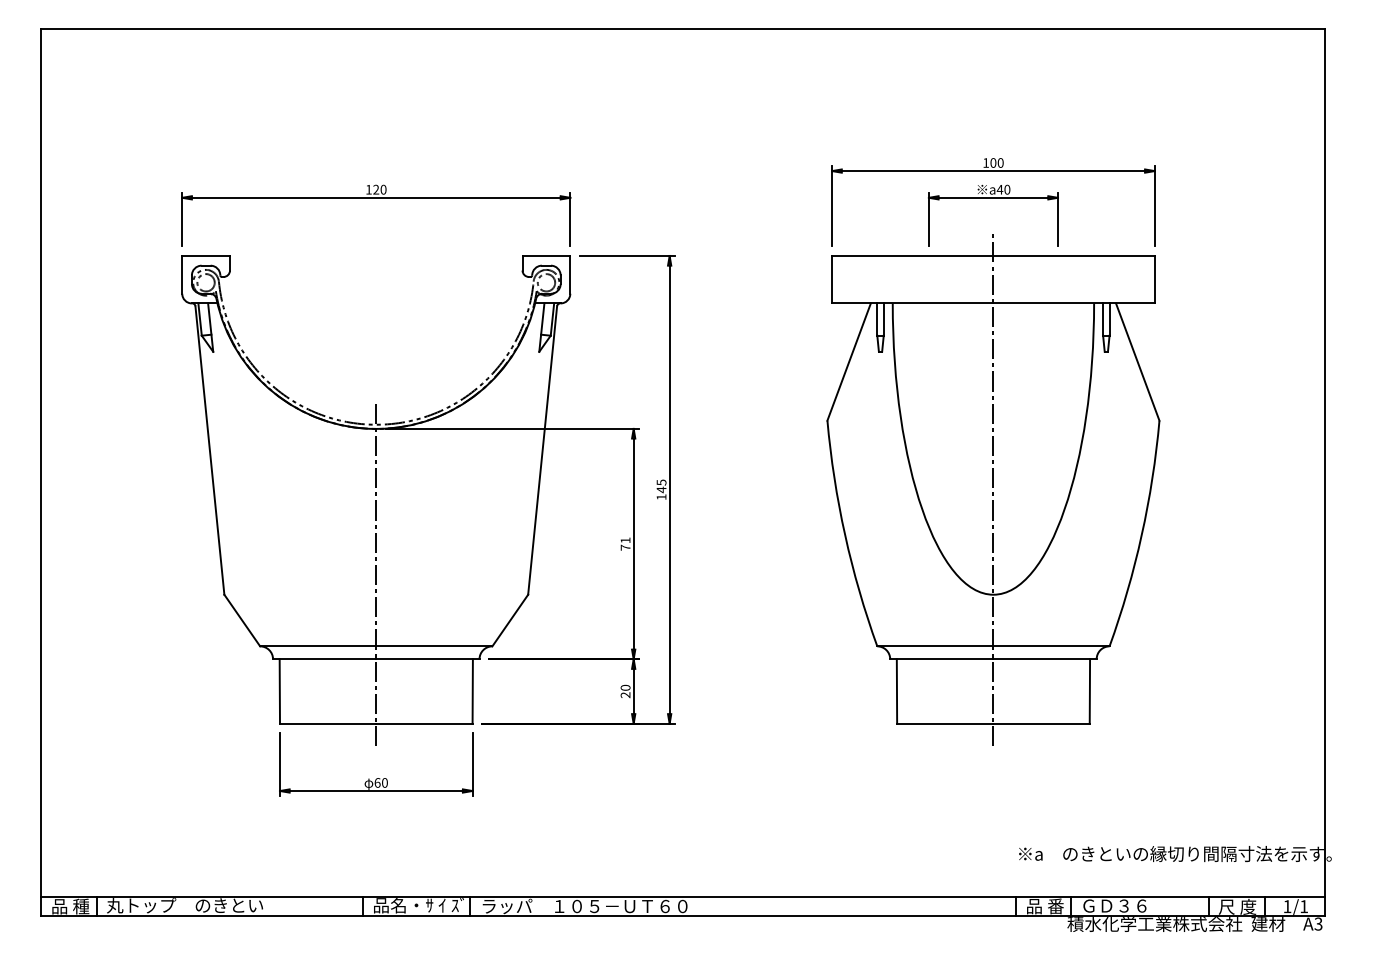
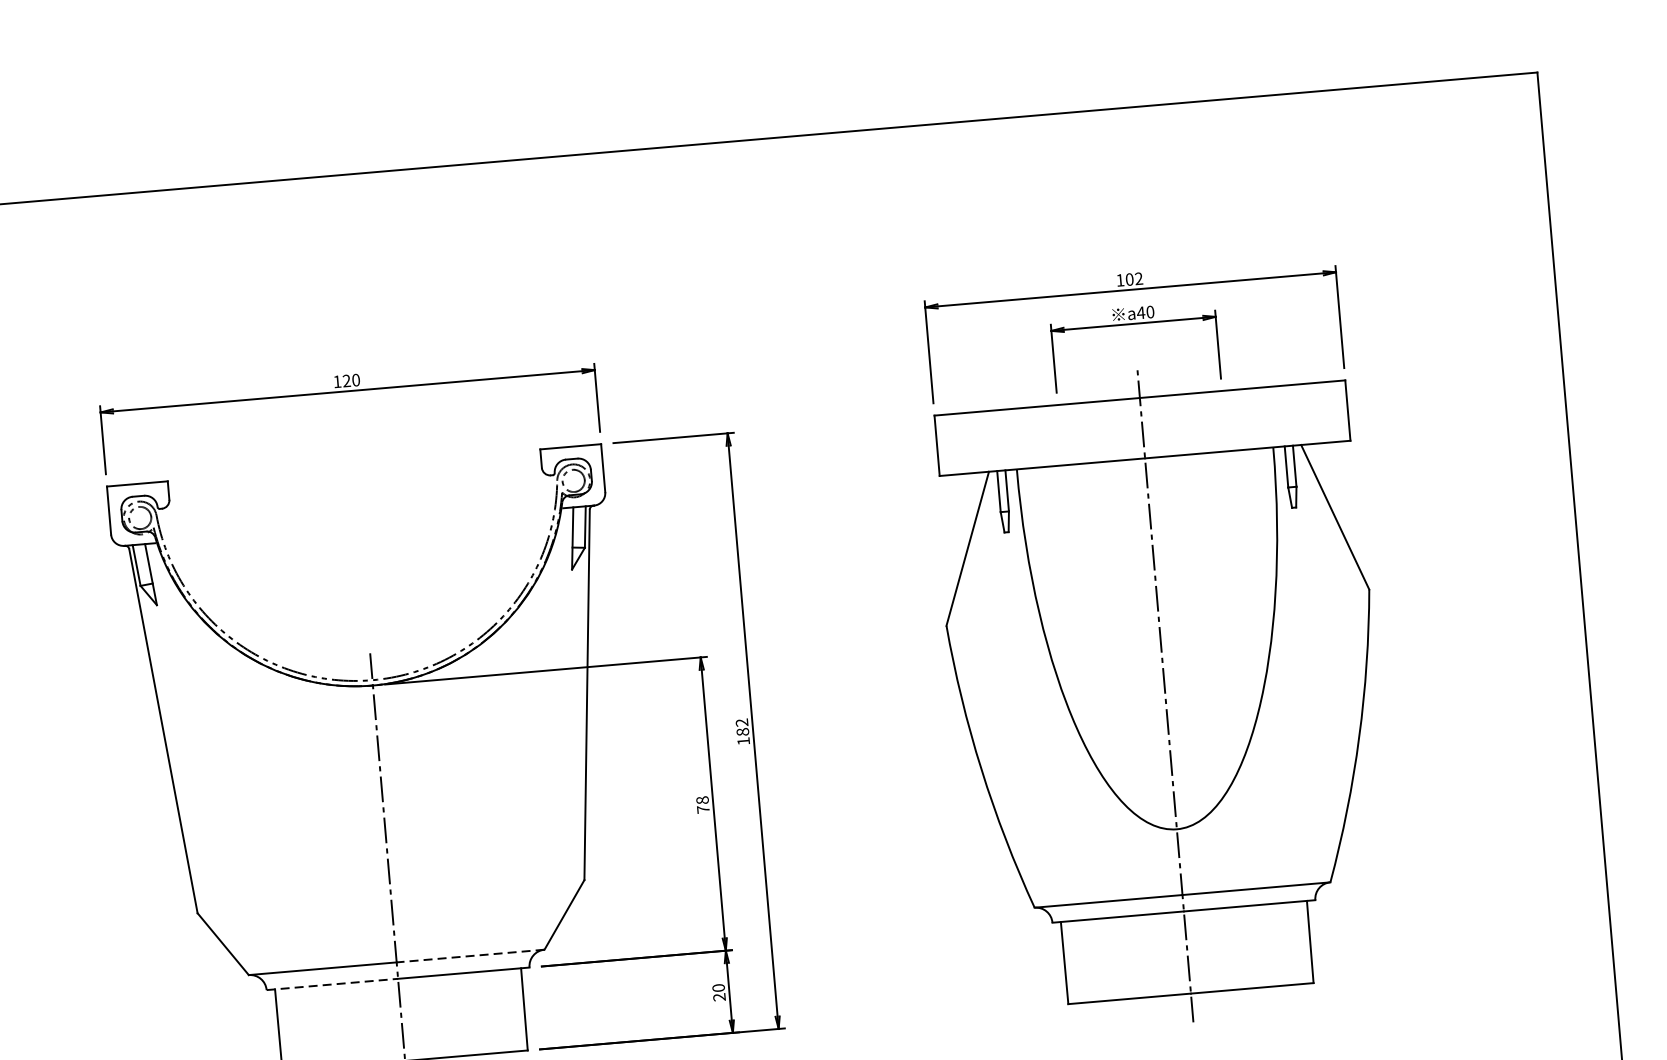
text: (1000, 162) -> (1138, 278), 100 -> 102
text: (661, 486) -> (742, 727), 145 -> 182
text: (625, 540) -> (702, 800), 71 -> 78
line: (433, 646) -> (469, 956), solid -> dashed
line: (324, 659) -> (332, 984), solid -> dashed

